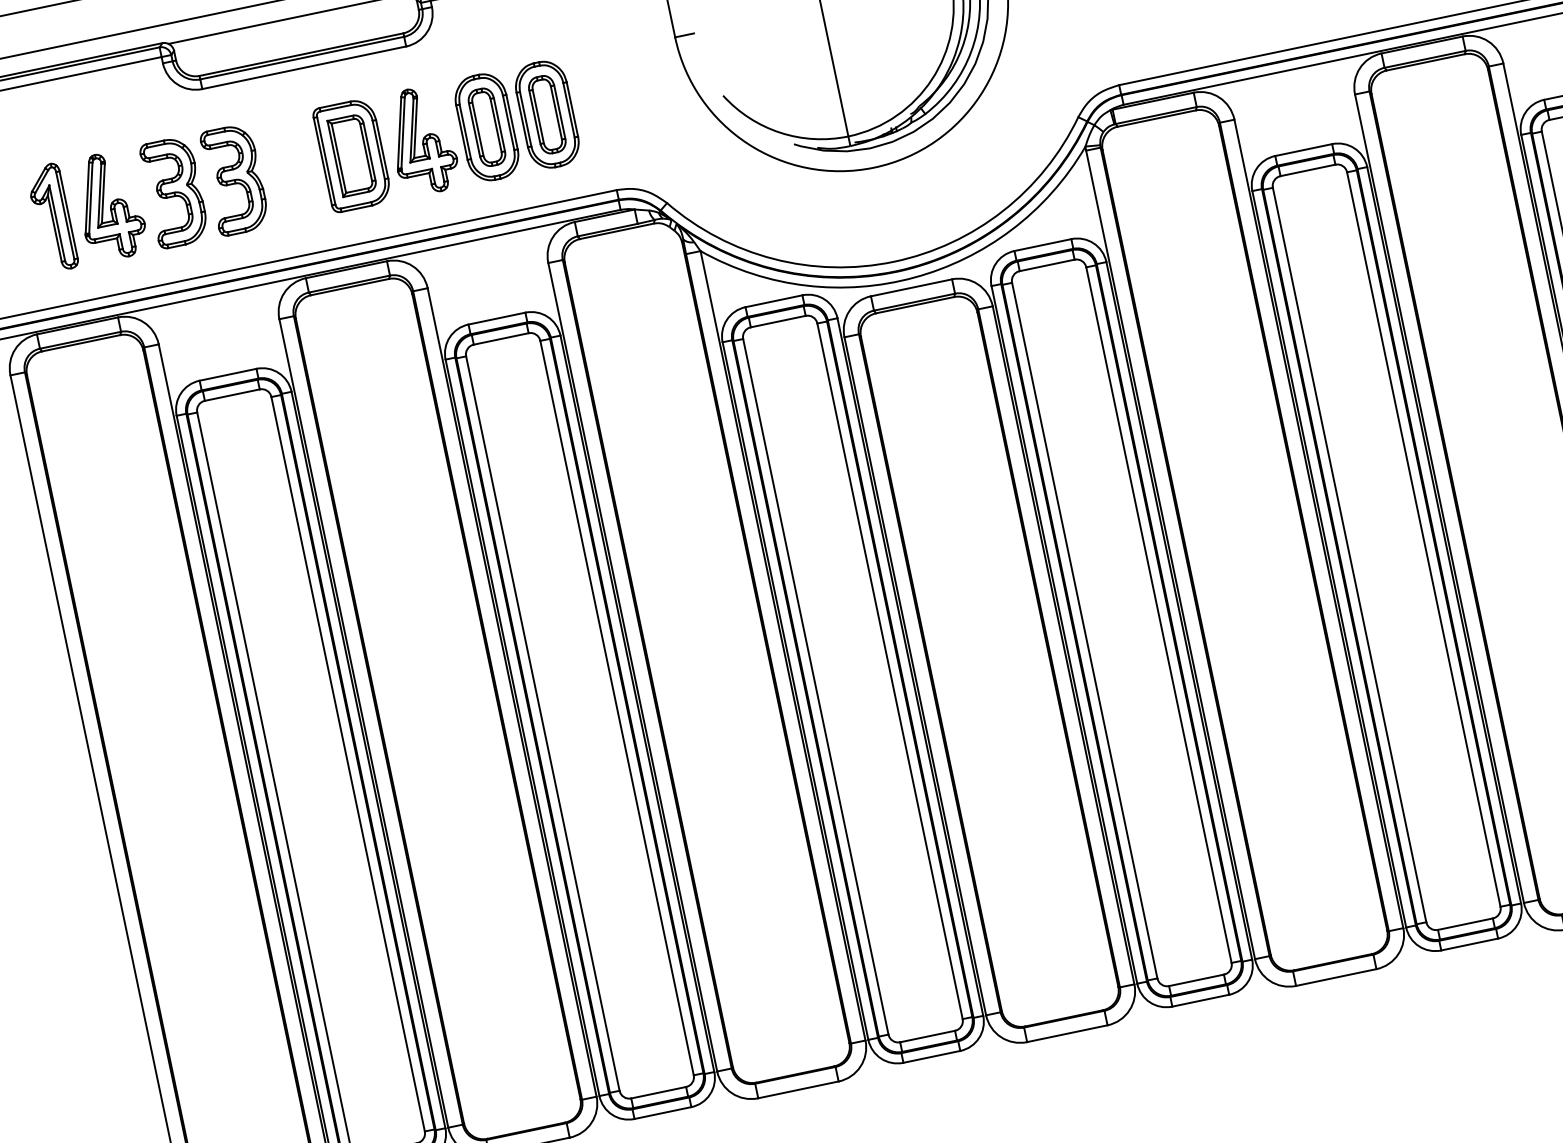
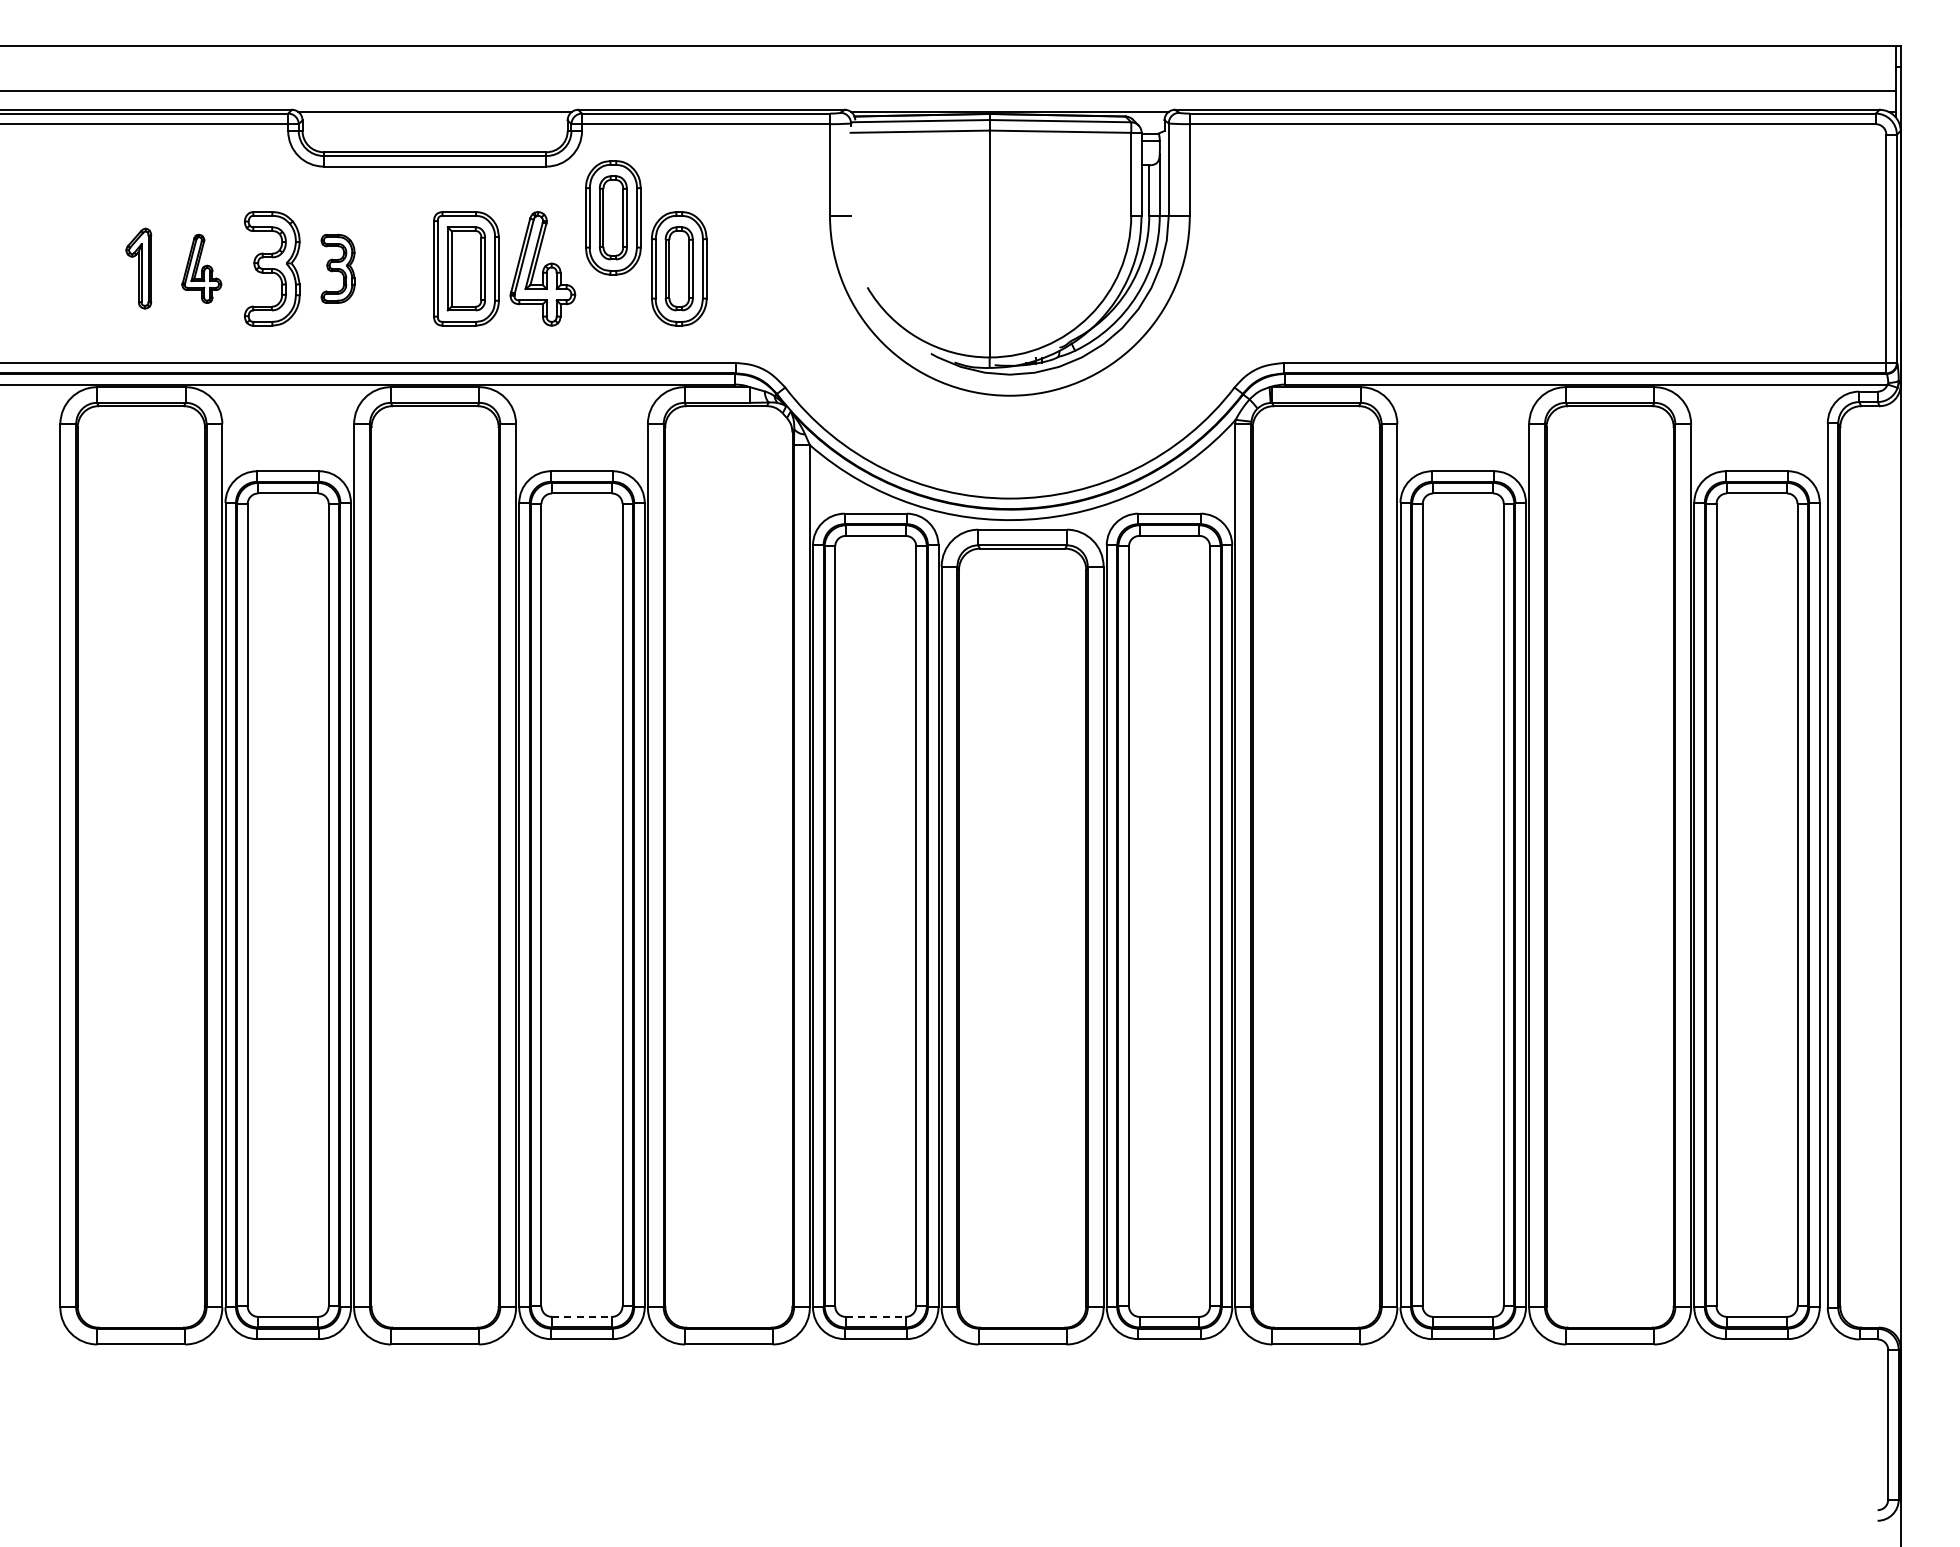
part: (487, 126) -> (613, 217), moved
part: (234, 179) -> (337, 268), size x0.6
part: (109, 205) -> (201, 268), size x0.6
part: (52, 217) -> (138, 268), size x0.7
line: (927, 1036) -> (875, 1316), solid -> dashed
line: (658, 1092) -> (581, 1316), solid -> dashed

